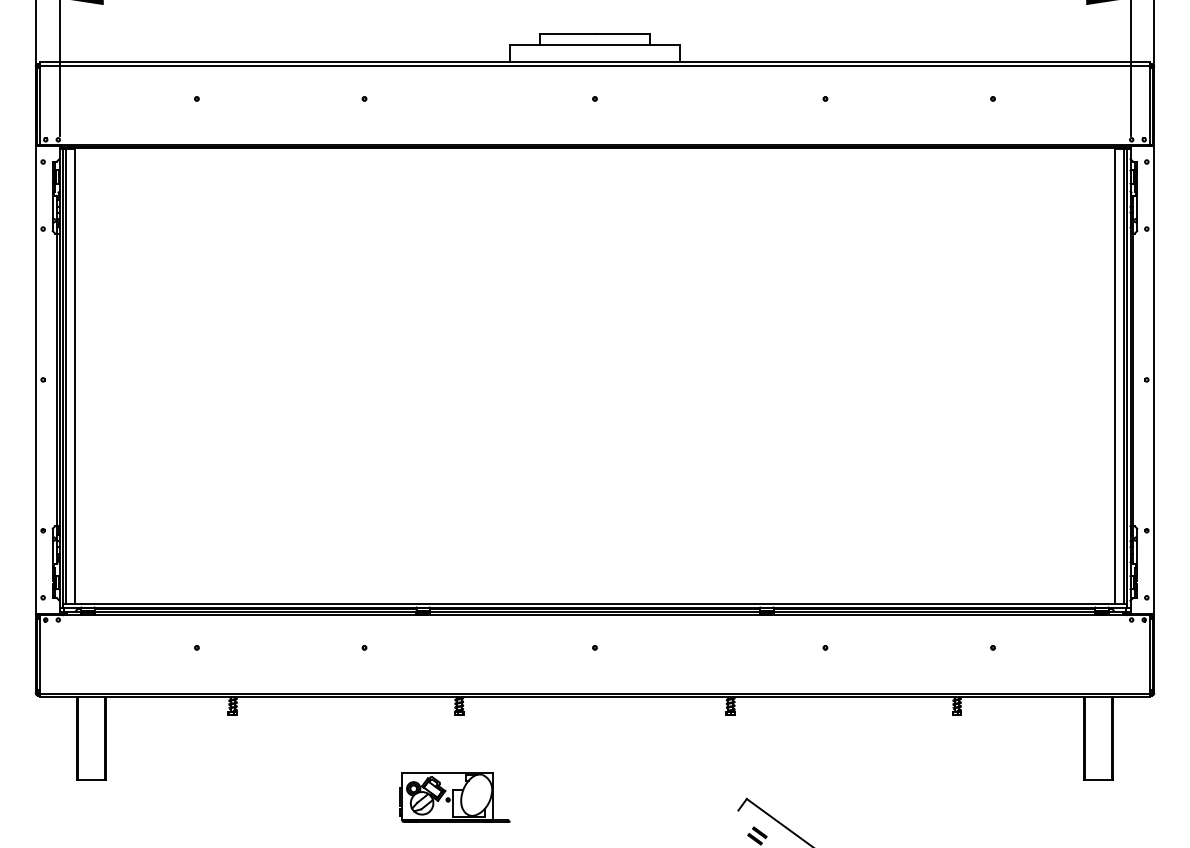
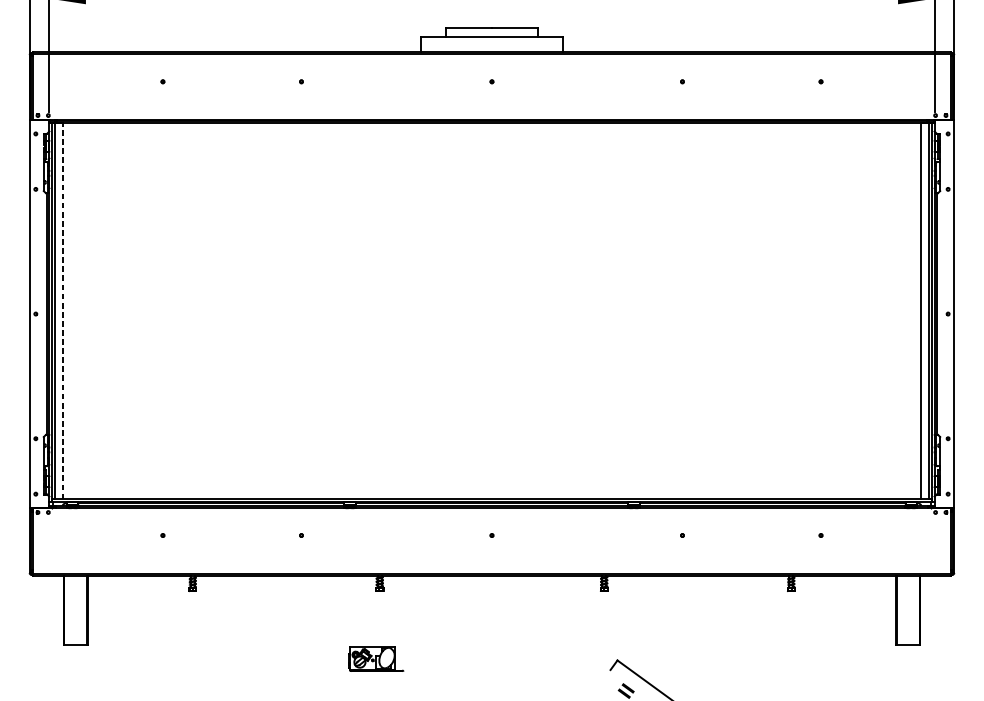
line: (75, 376) -> (62, 311), solid -> dashed
part: (454, 797) -> (375, 659), size x0.6

